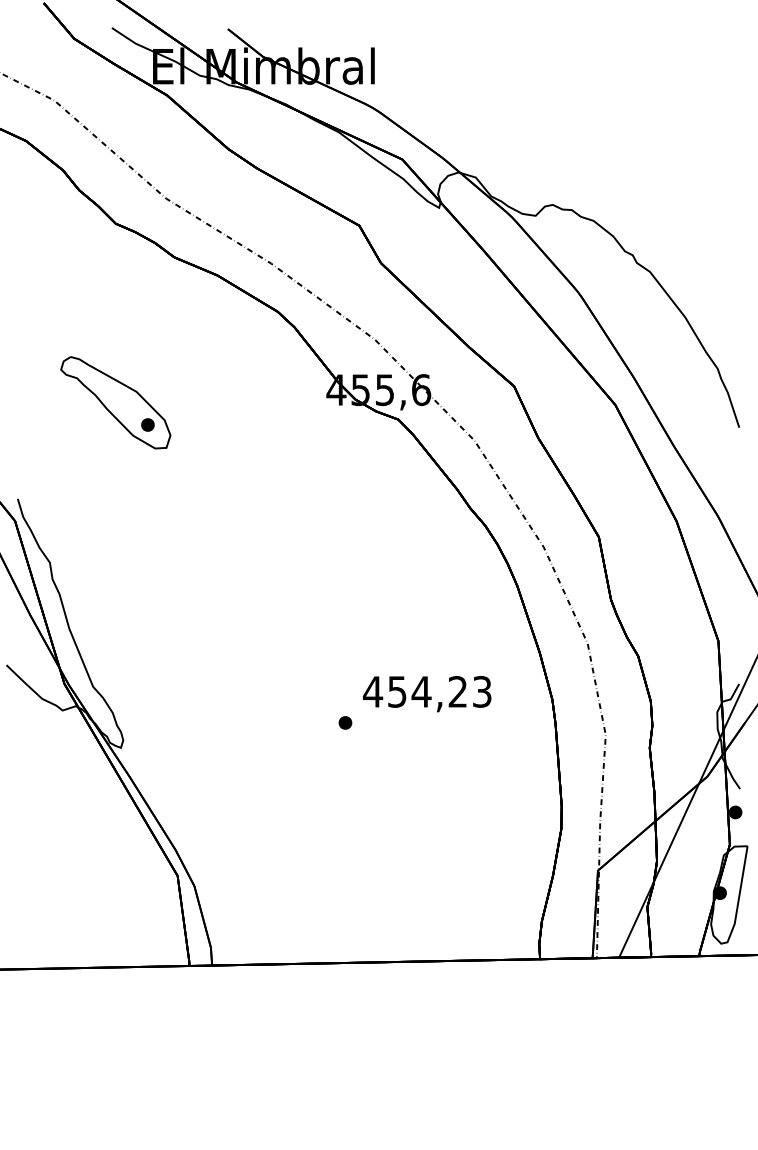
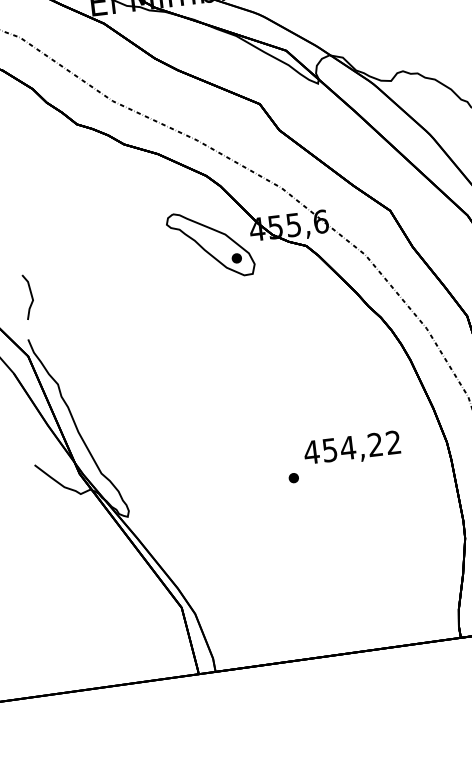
part: (115, 402) -> (210, 244), moved
line: (28, 443) -> (31, 296), added
text: (482, 691) -> (393, 442), 454,23 -> 454,22

